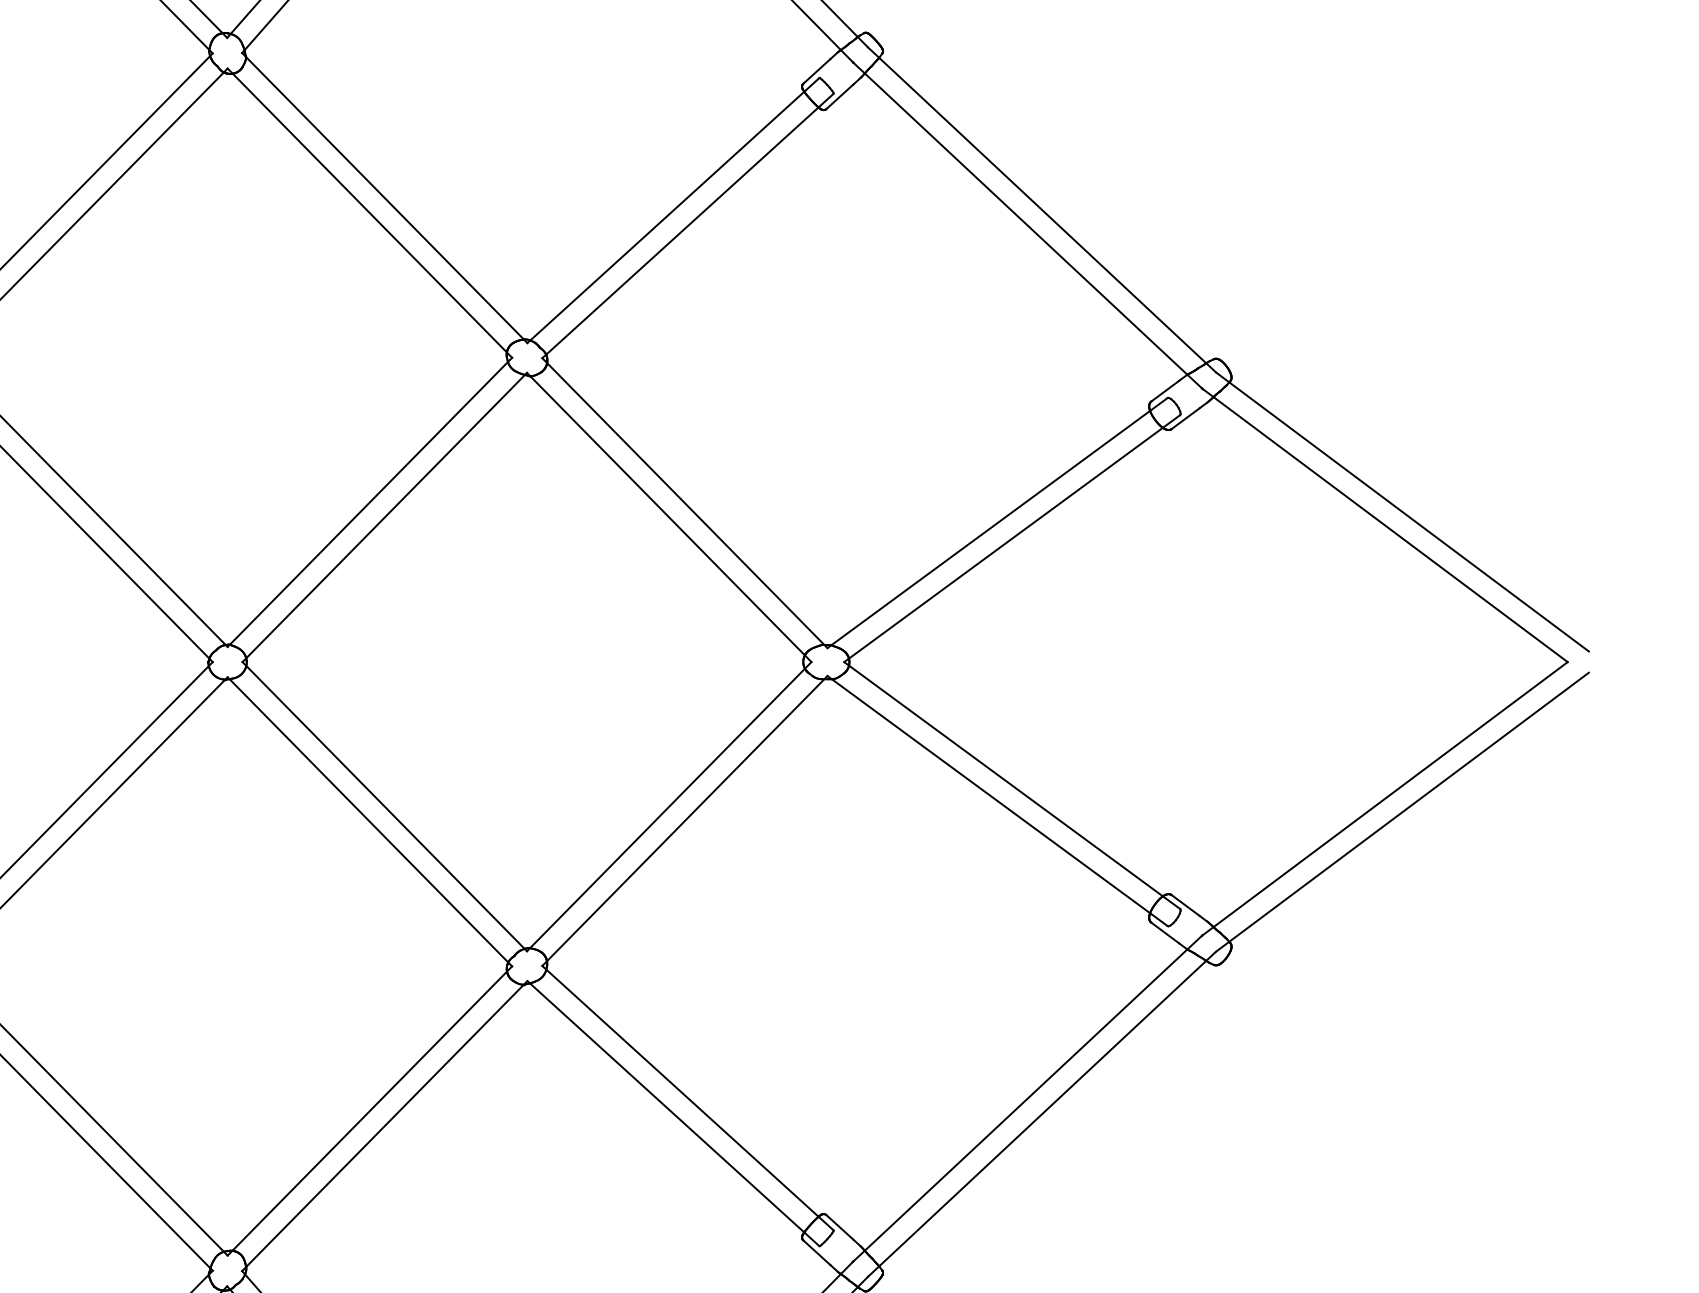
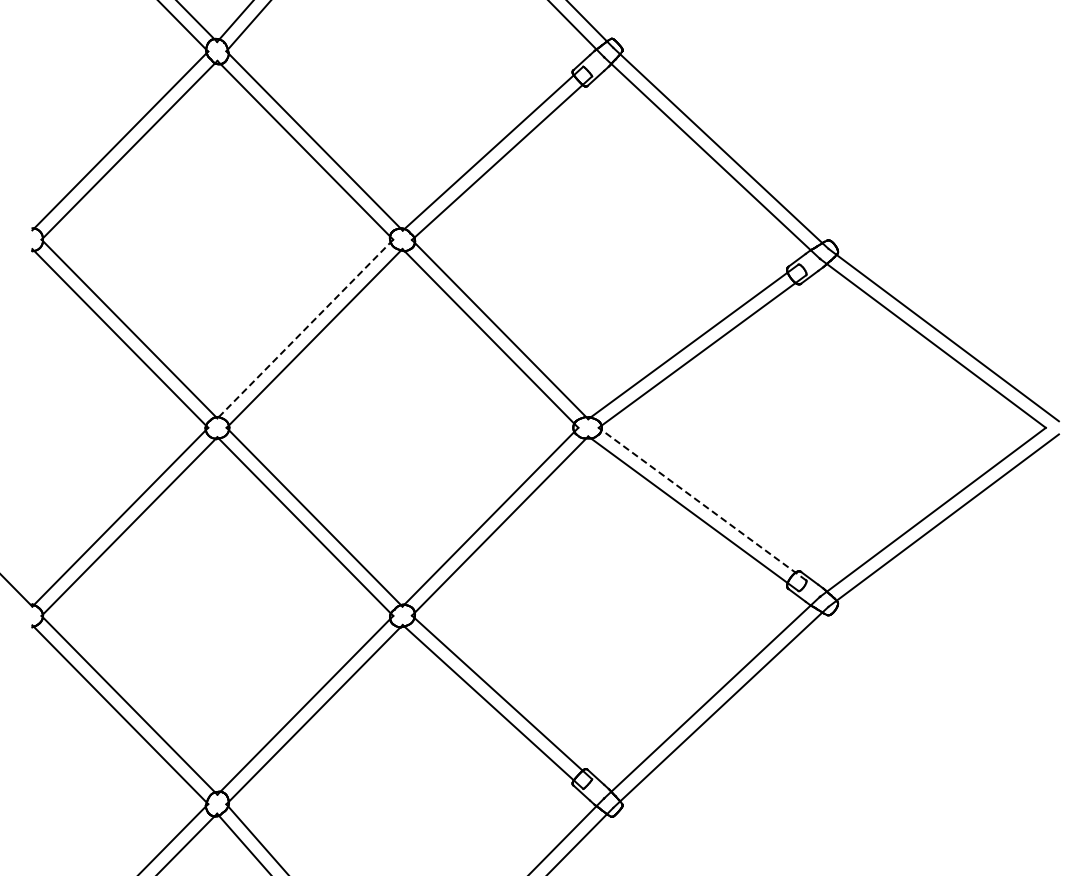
line: (370, 503) -> (305, 329), solid -> dashed
line: (1012, 786) -> (702, 504), solid -> dashed

